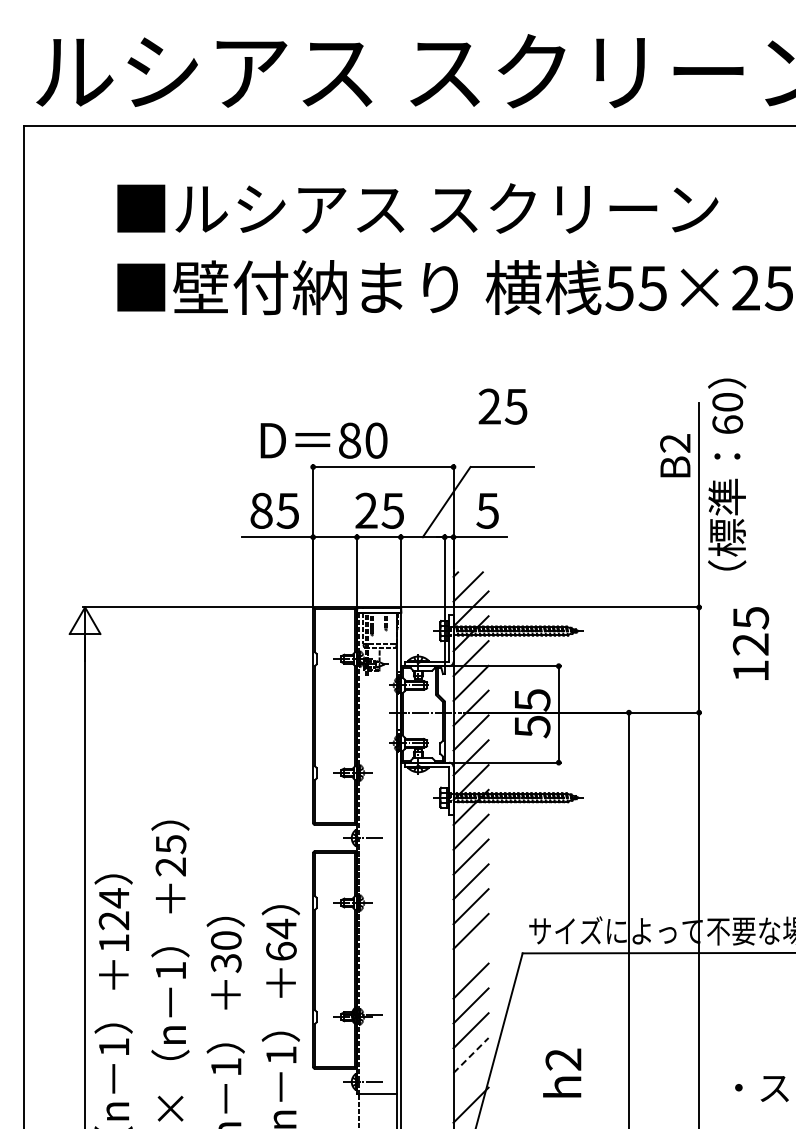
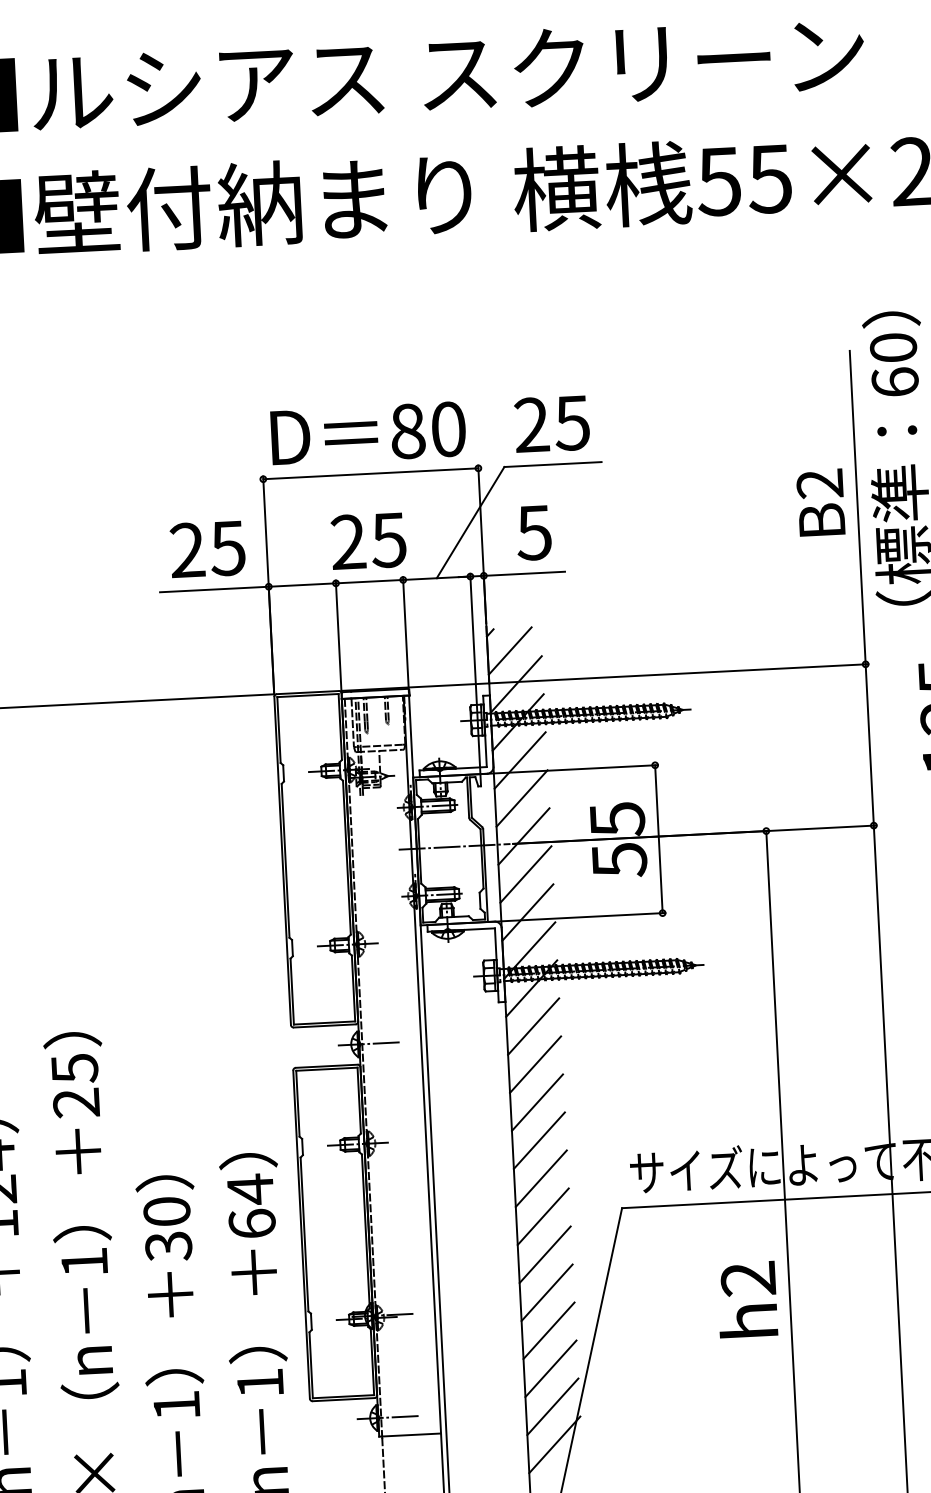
text: (502, 406) -> (551, 423), moved
text: (323, 440) -> (367, 433), moved
text: (675, 455) -> (821, 502), moved
text: (261, 510) -> (187, 549), 85 -> 25
line: (470, 955) -> (542, 1215), added
line: (471, 1055) -> (551, 1368), dashed -> solid
text: (562, 1072) -> (747, 1298), moved
line: (470, 1079) -> (551, 1405), added

